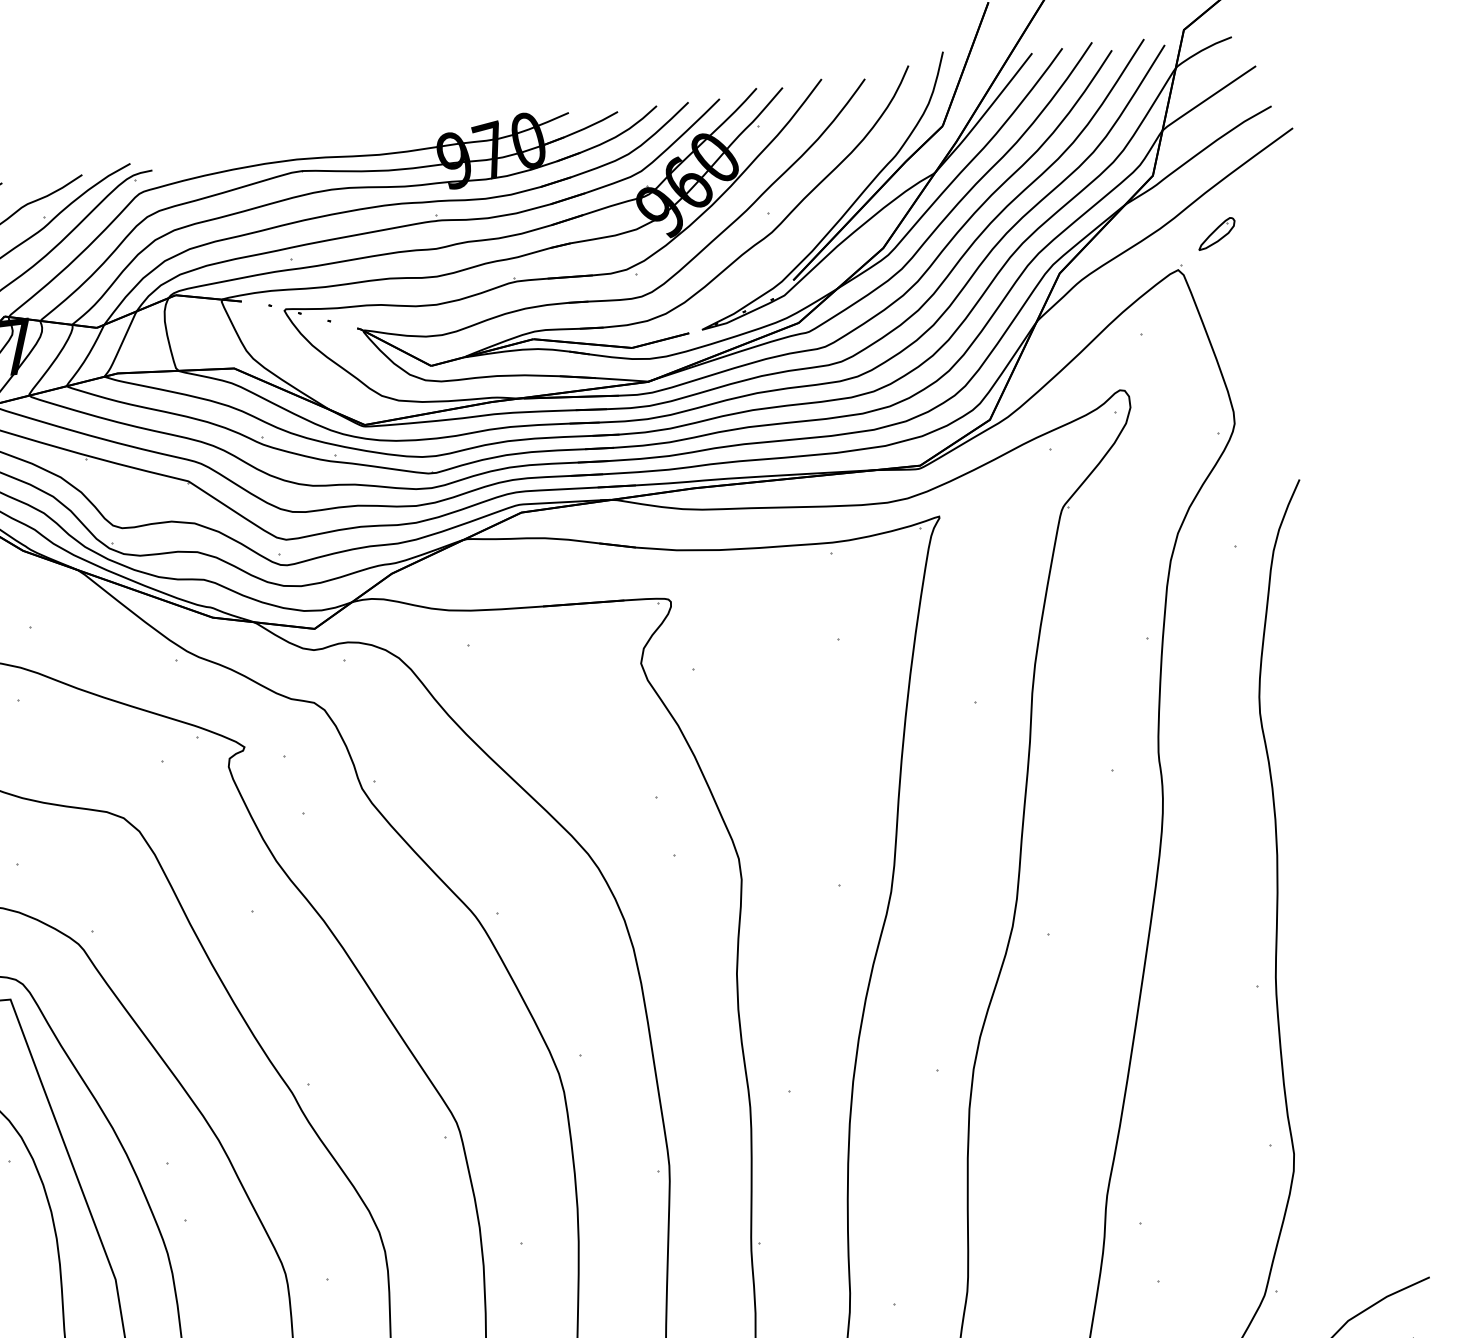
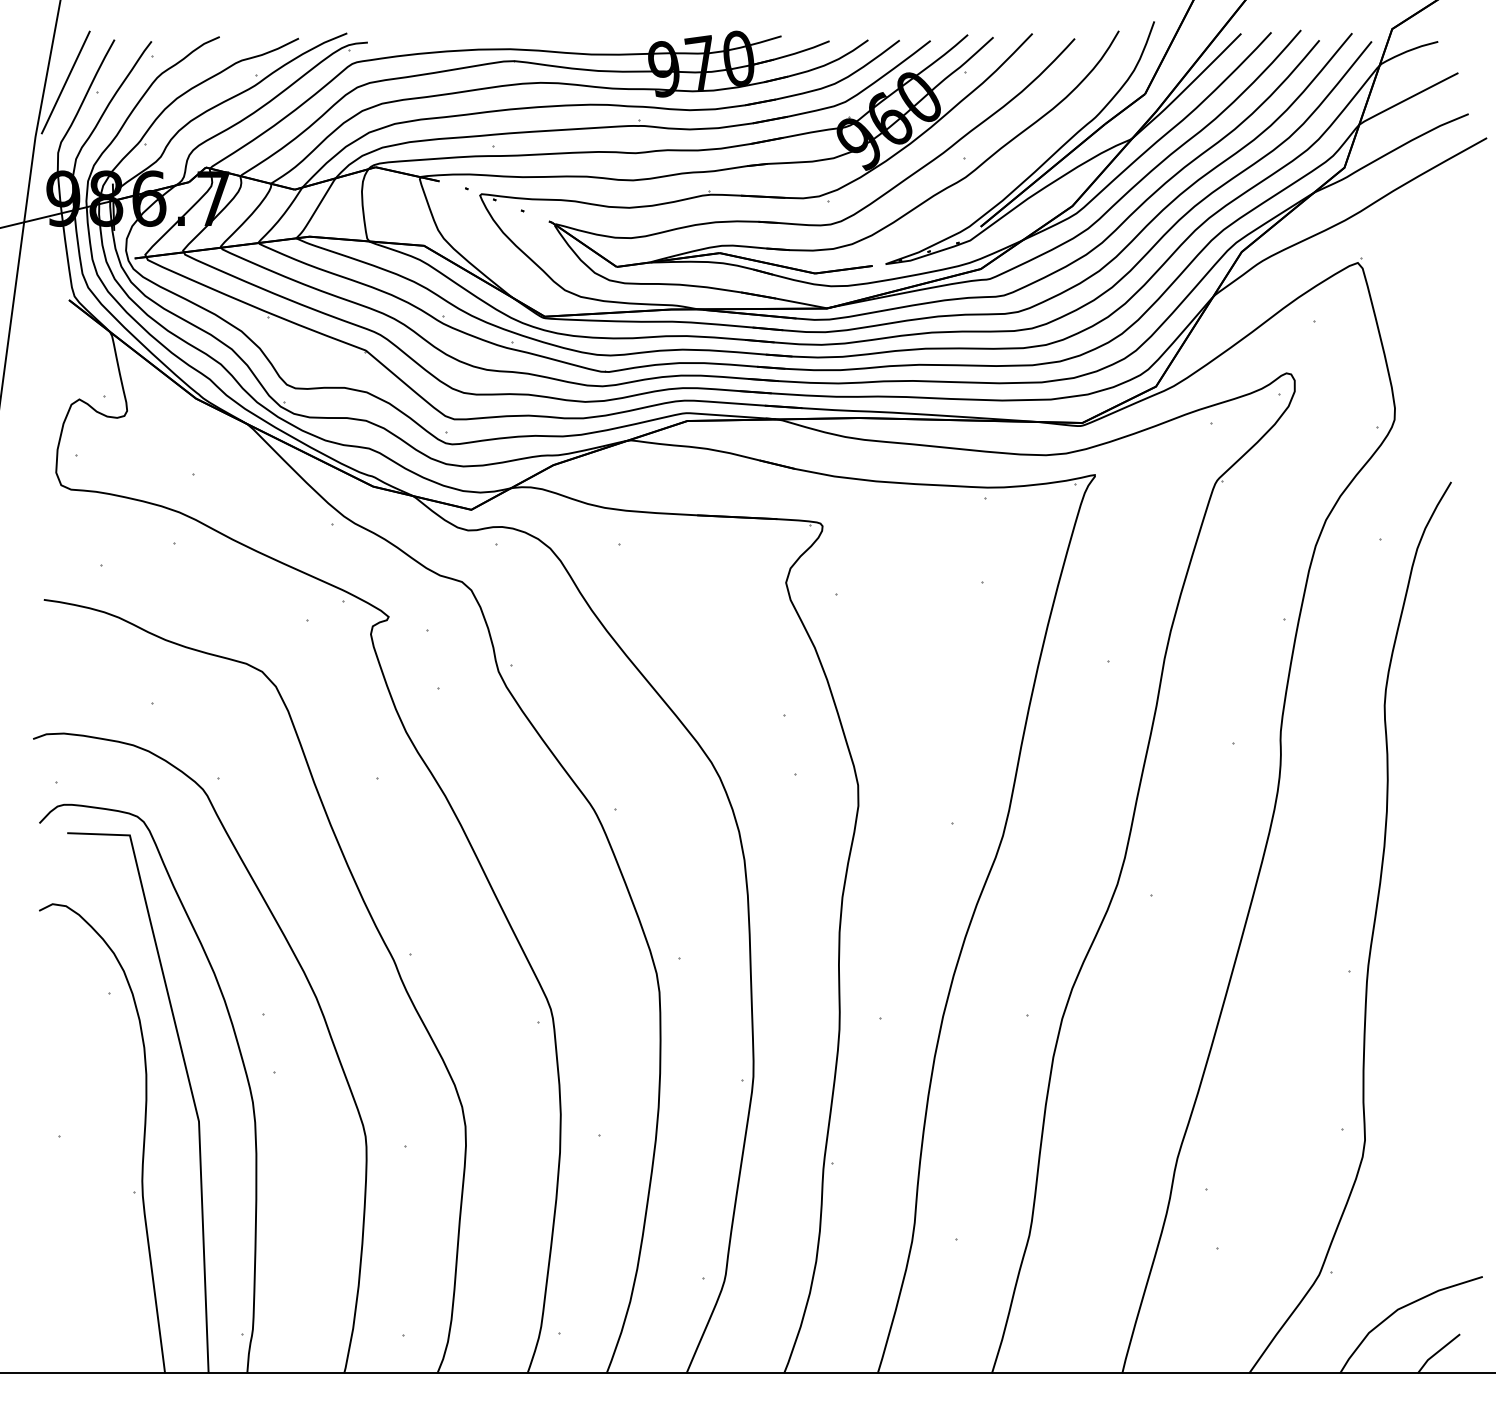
part: (1216, 233) -> (1399, 231), removed

